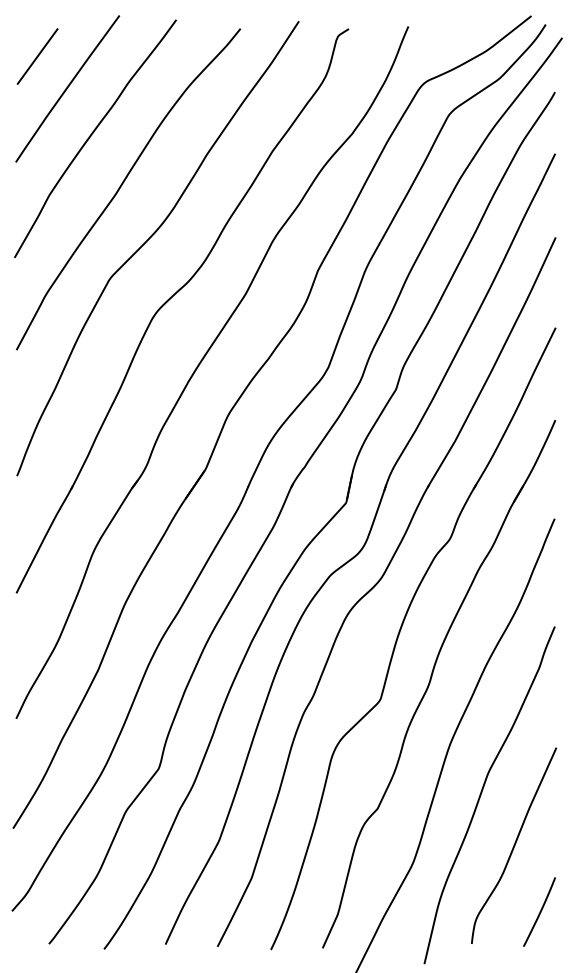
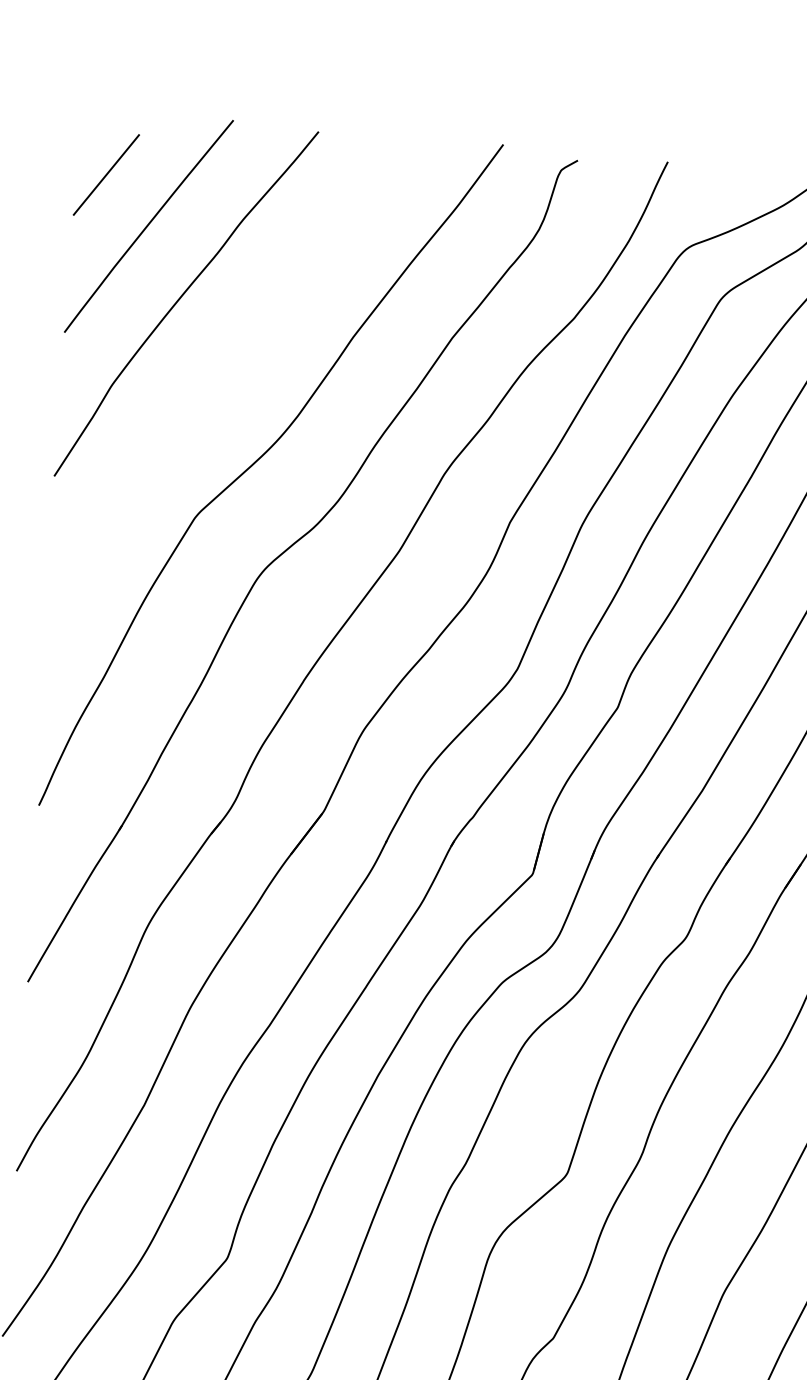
curve: (122, 185) -> (223, 376), removed

